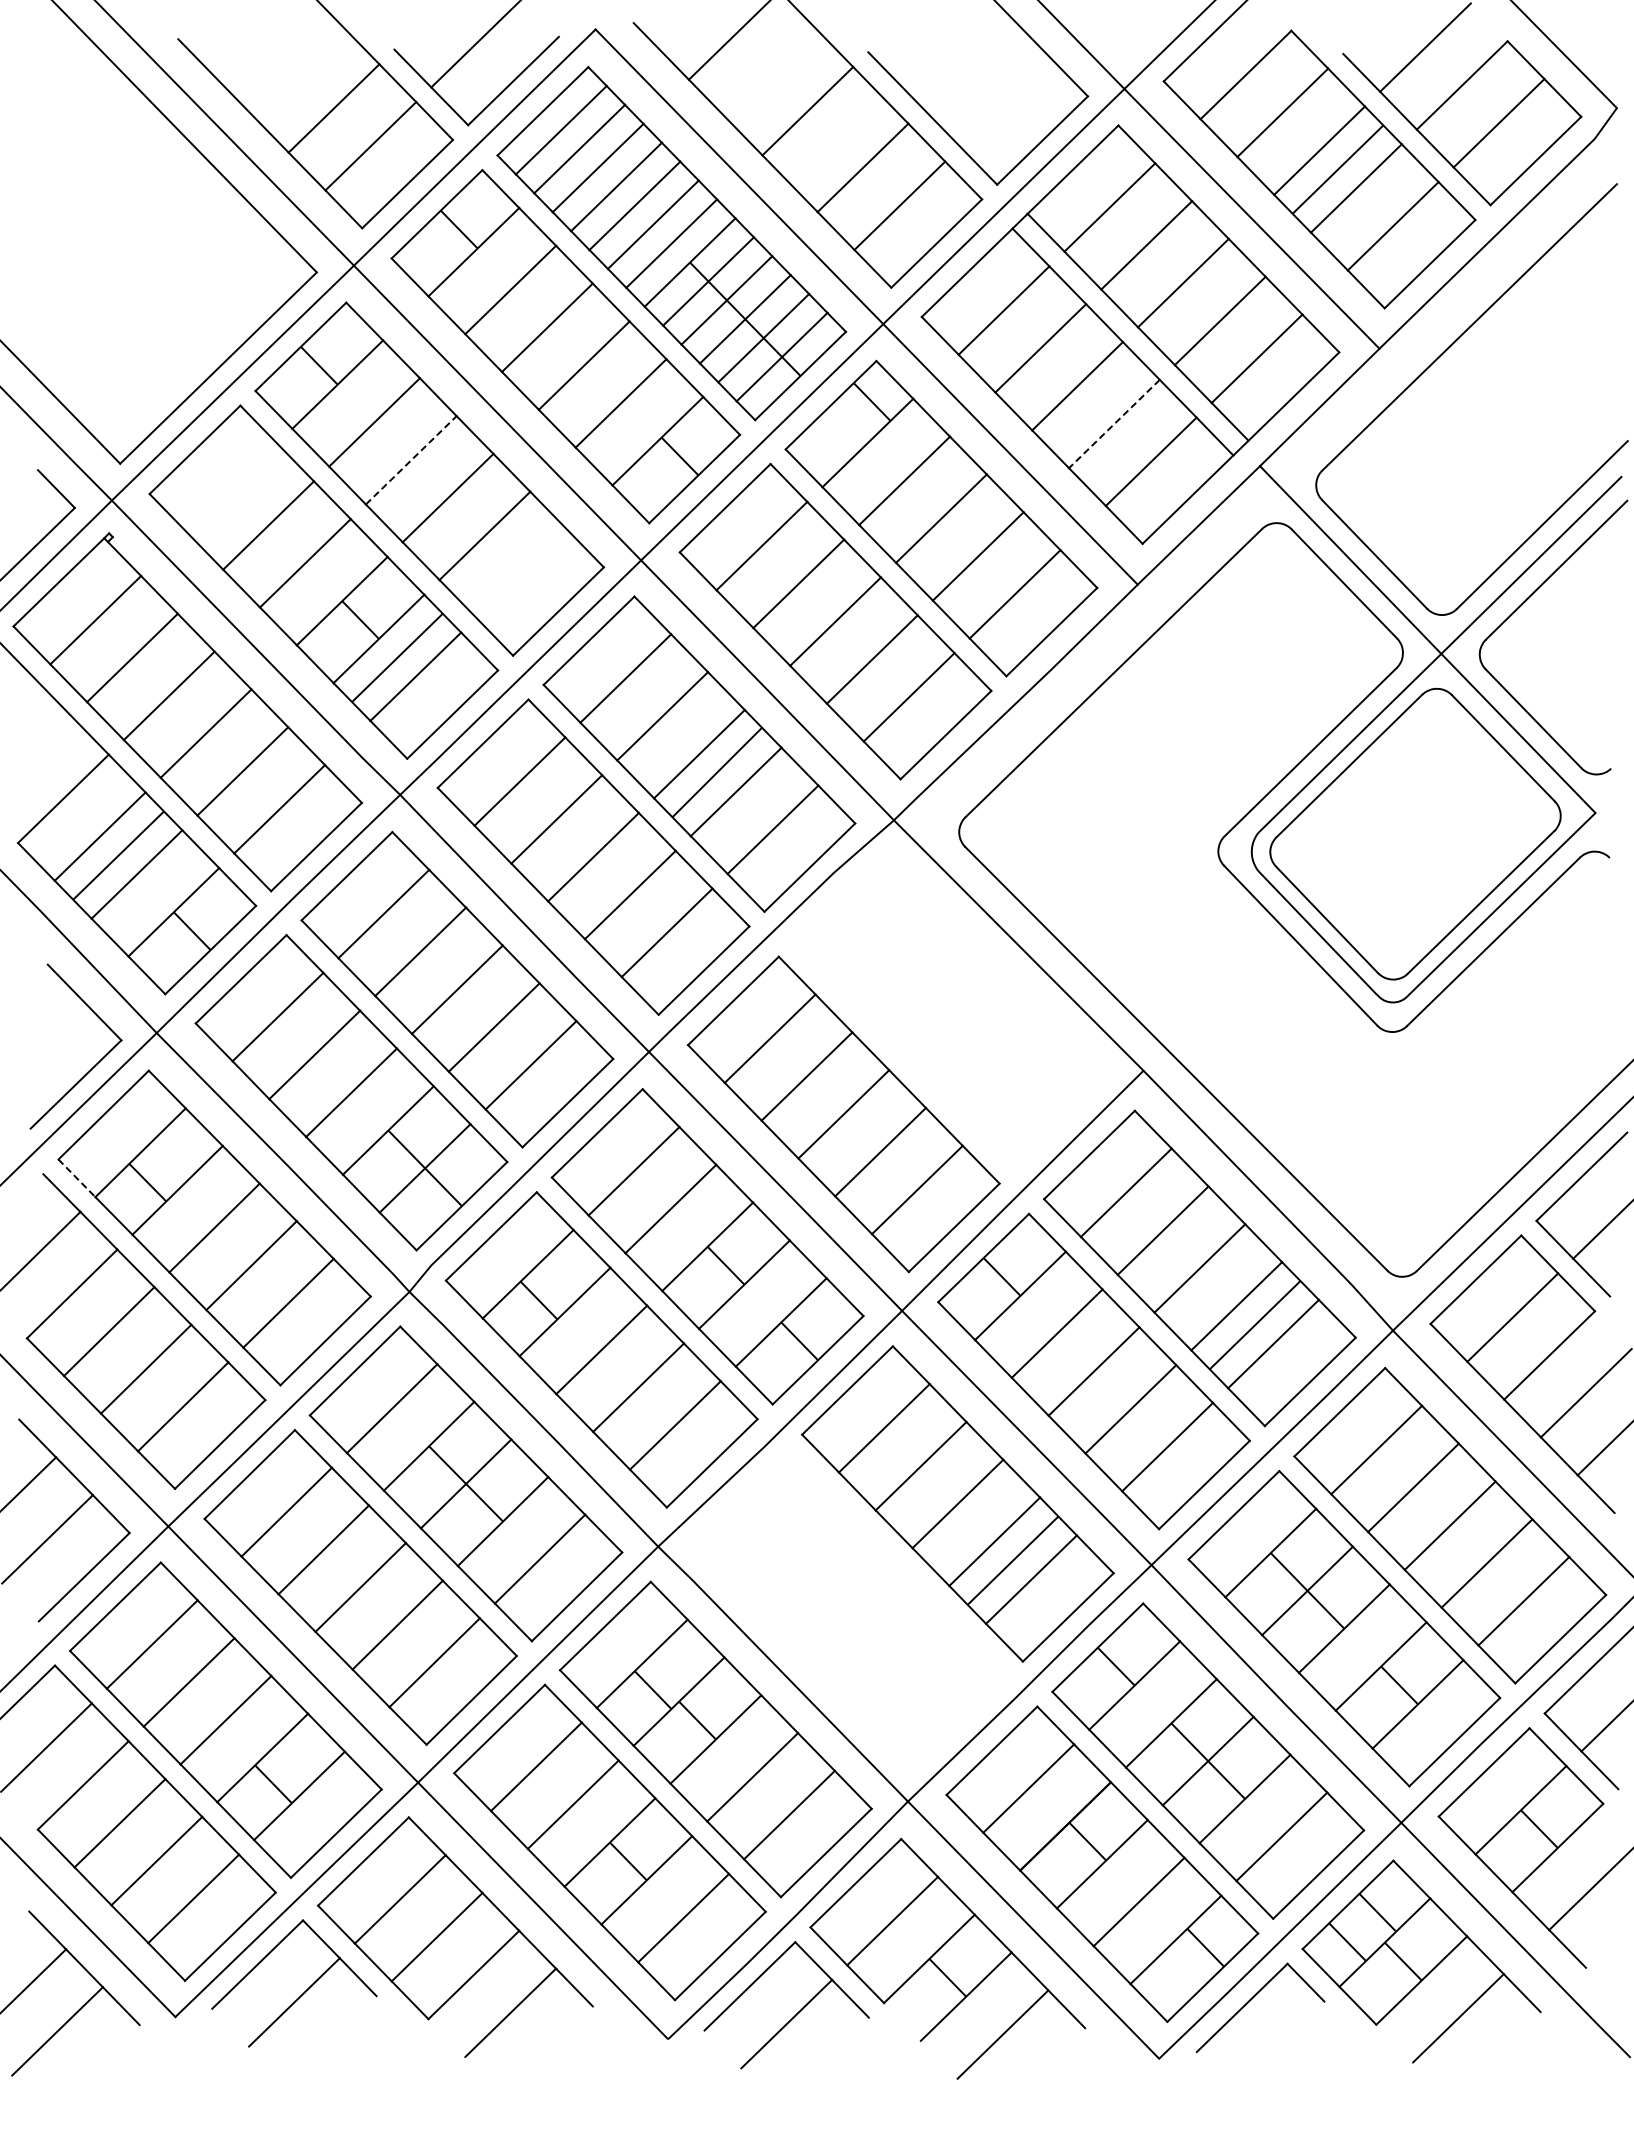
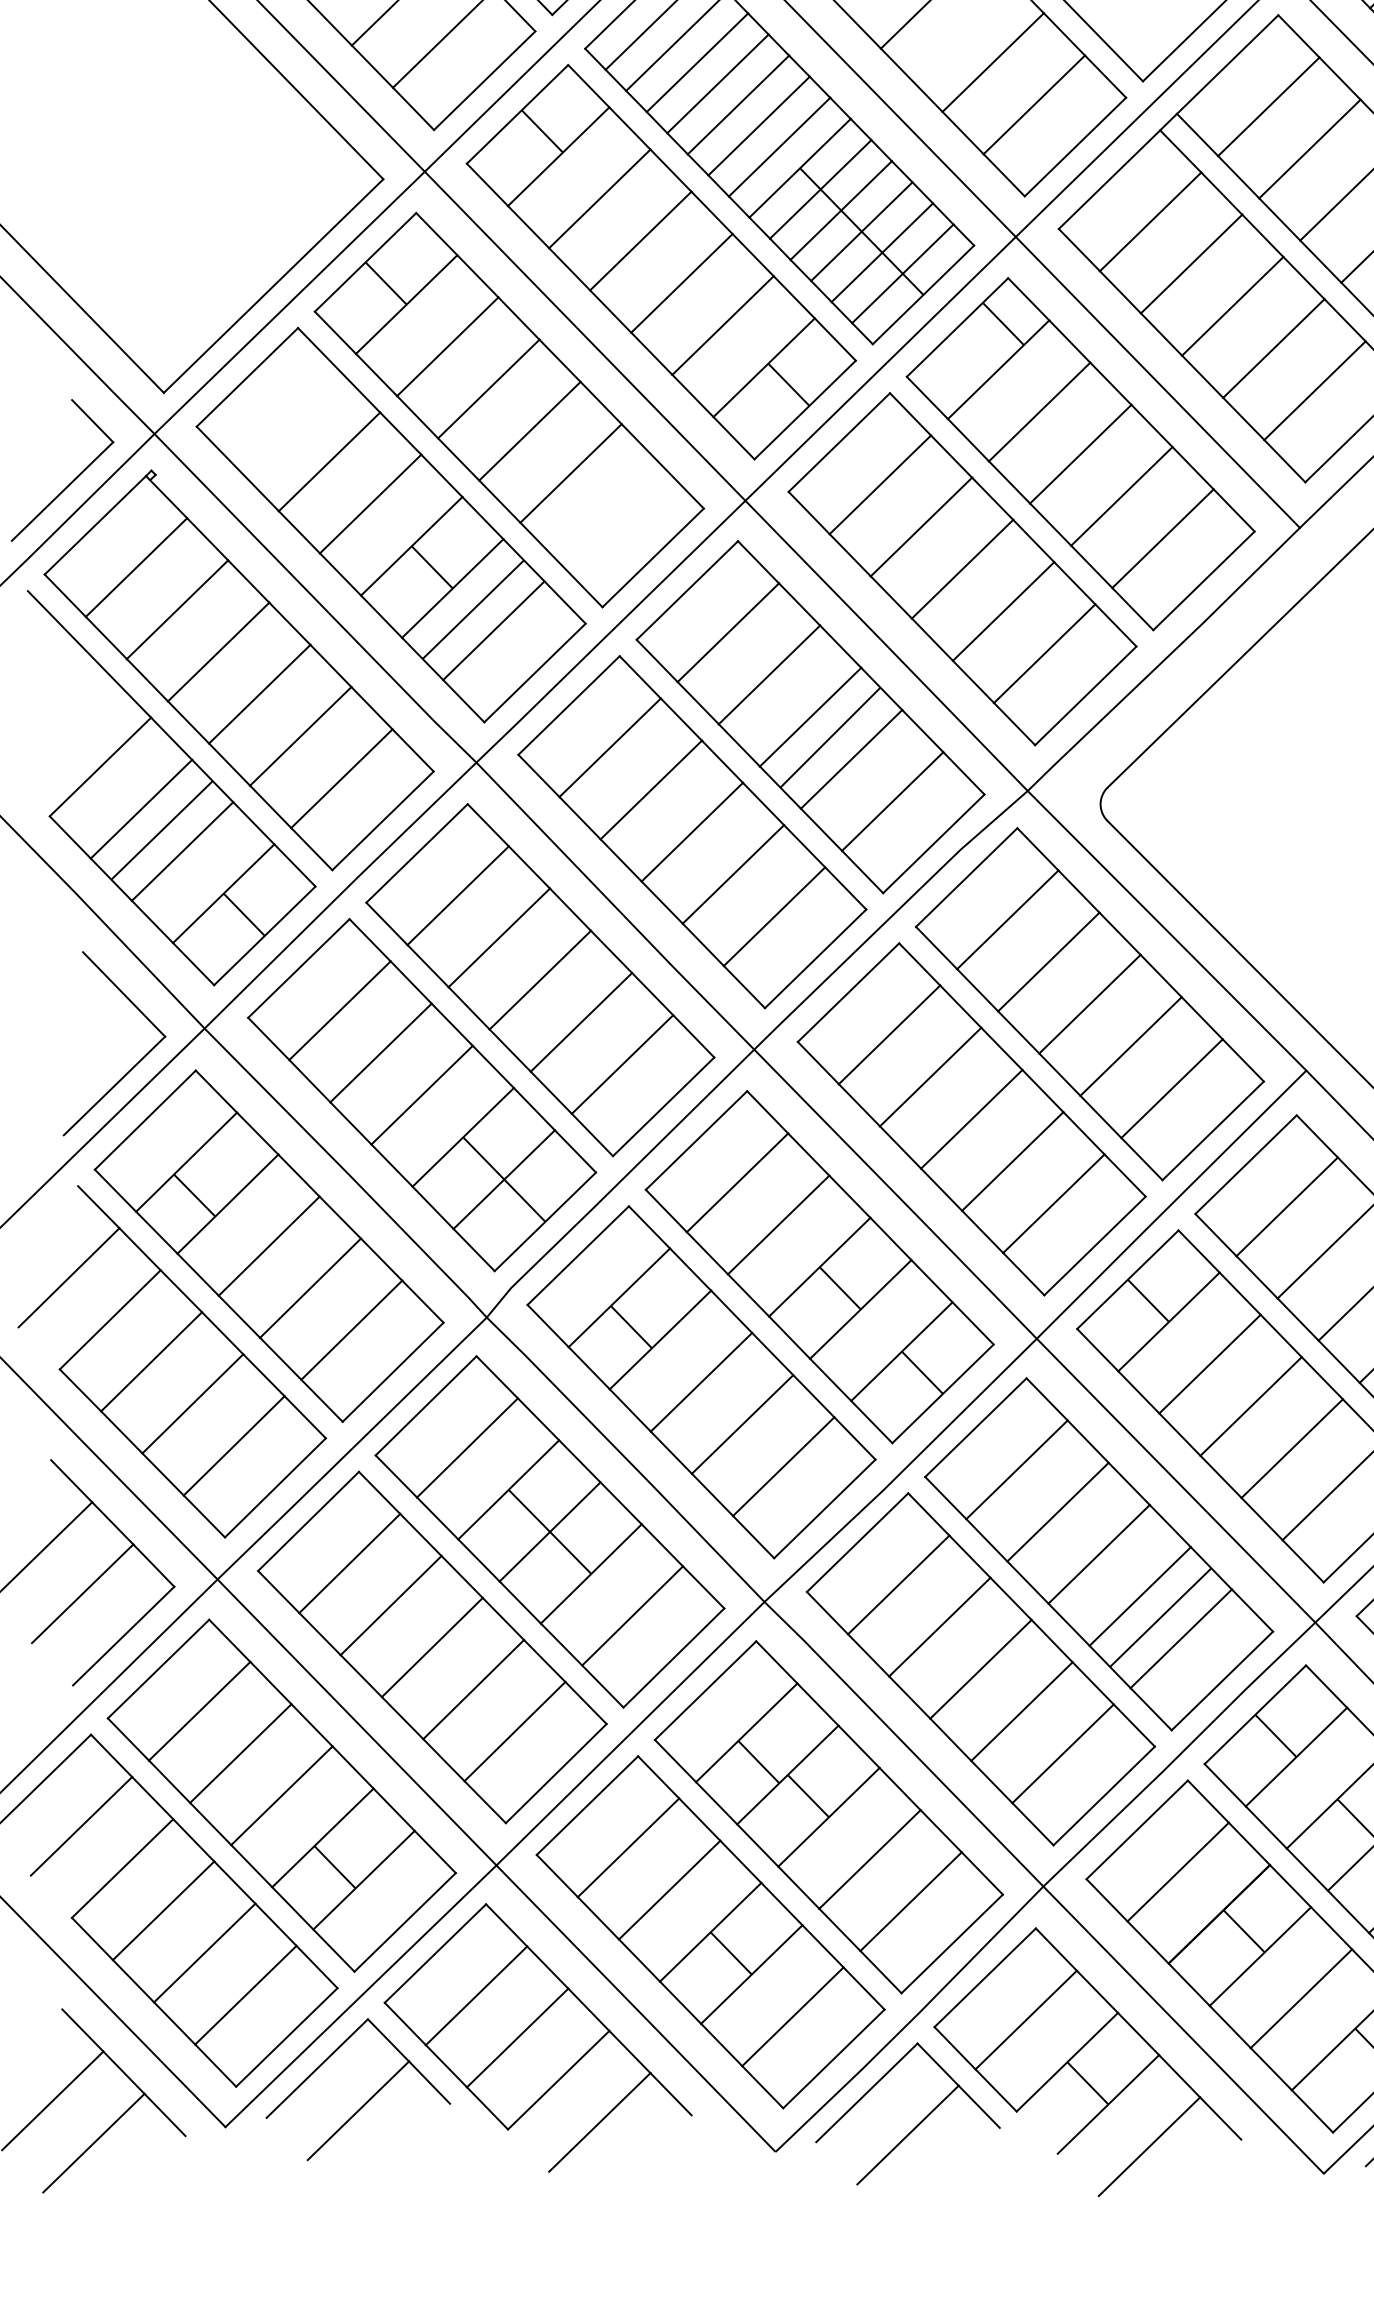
line: (1114, 424) -> (1273, 349), dashed -> solid
line: (411, 459) -> (489, 388), dashed -> solid
part: (949, 1011) -> (1089, 1004), added
line: (77, 1178) -> (116, 1190), dashed -> solid
part: (851, 1606) -> (980, 1668), added

